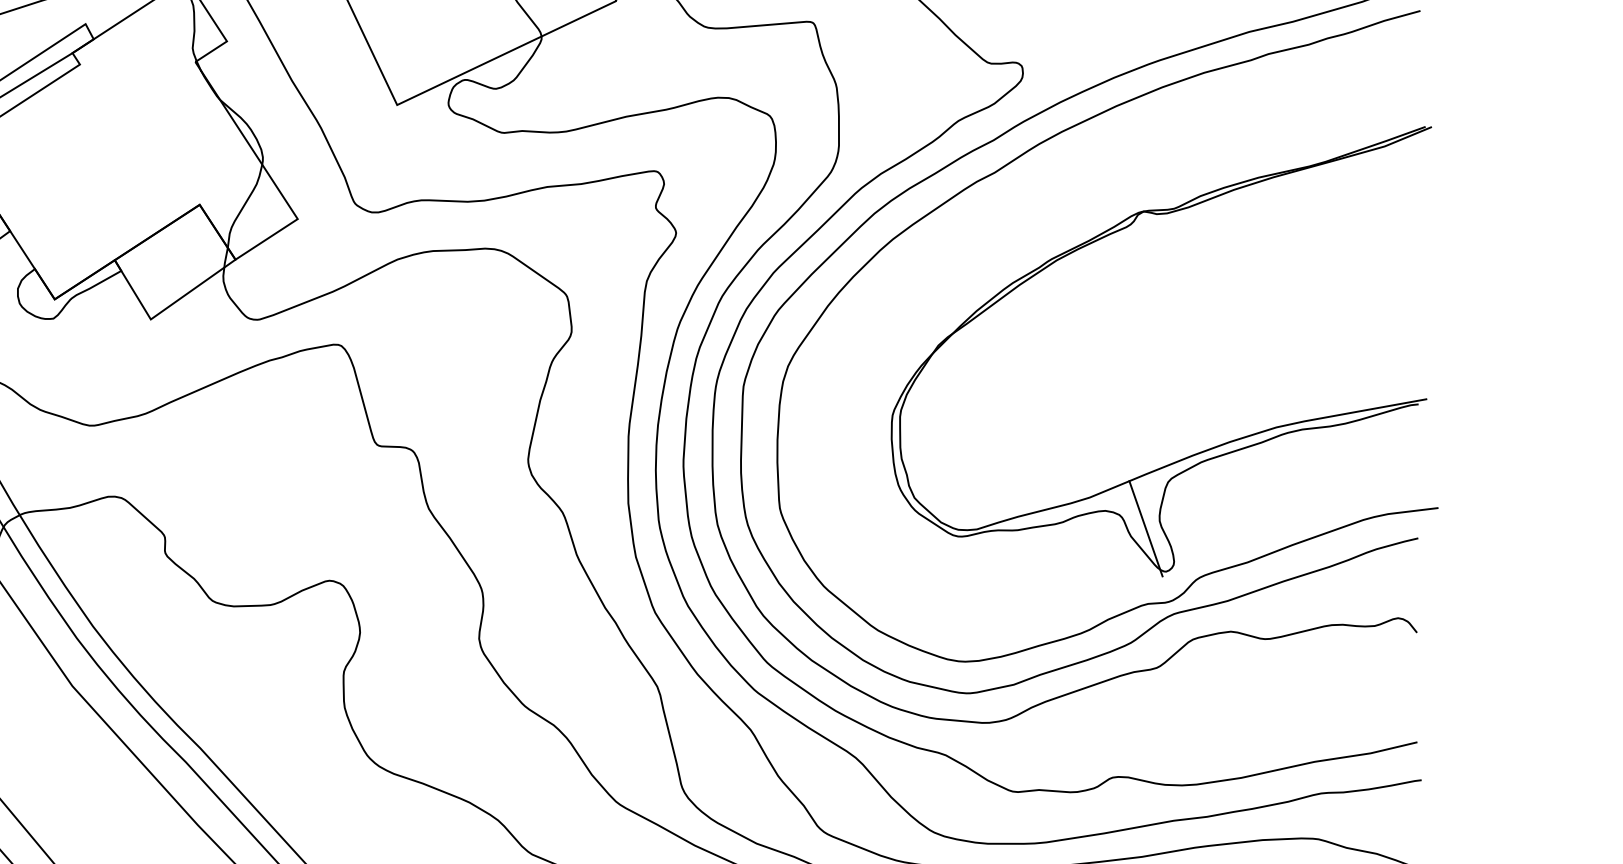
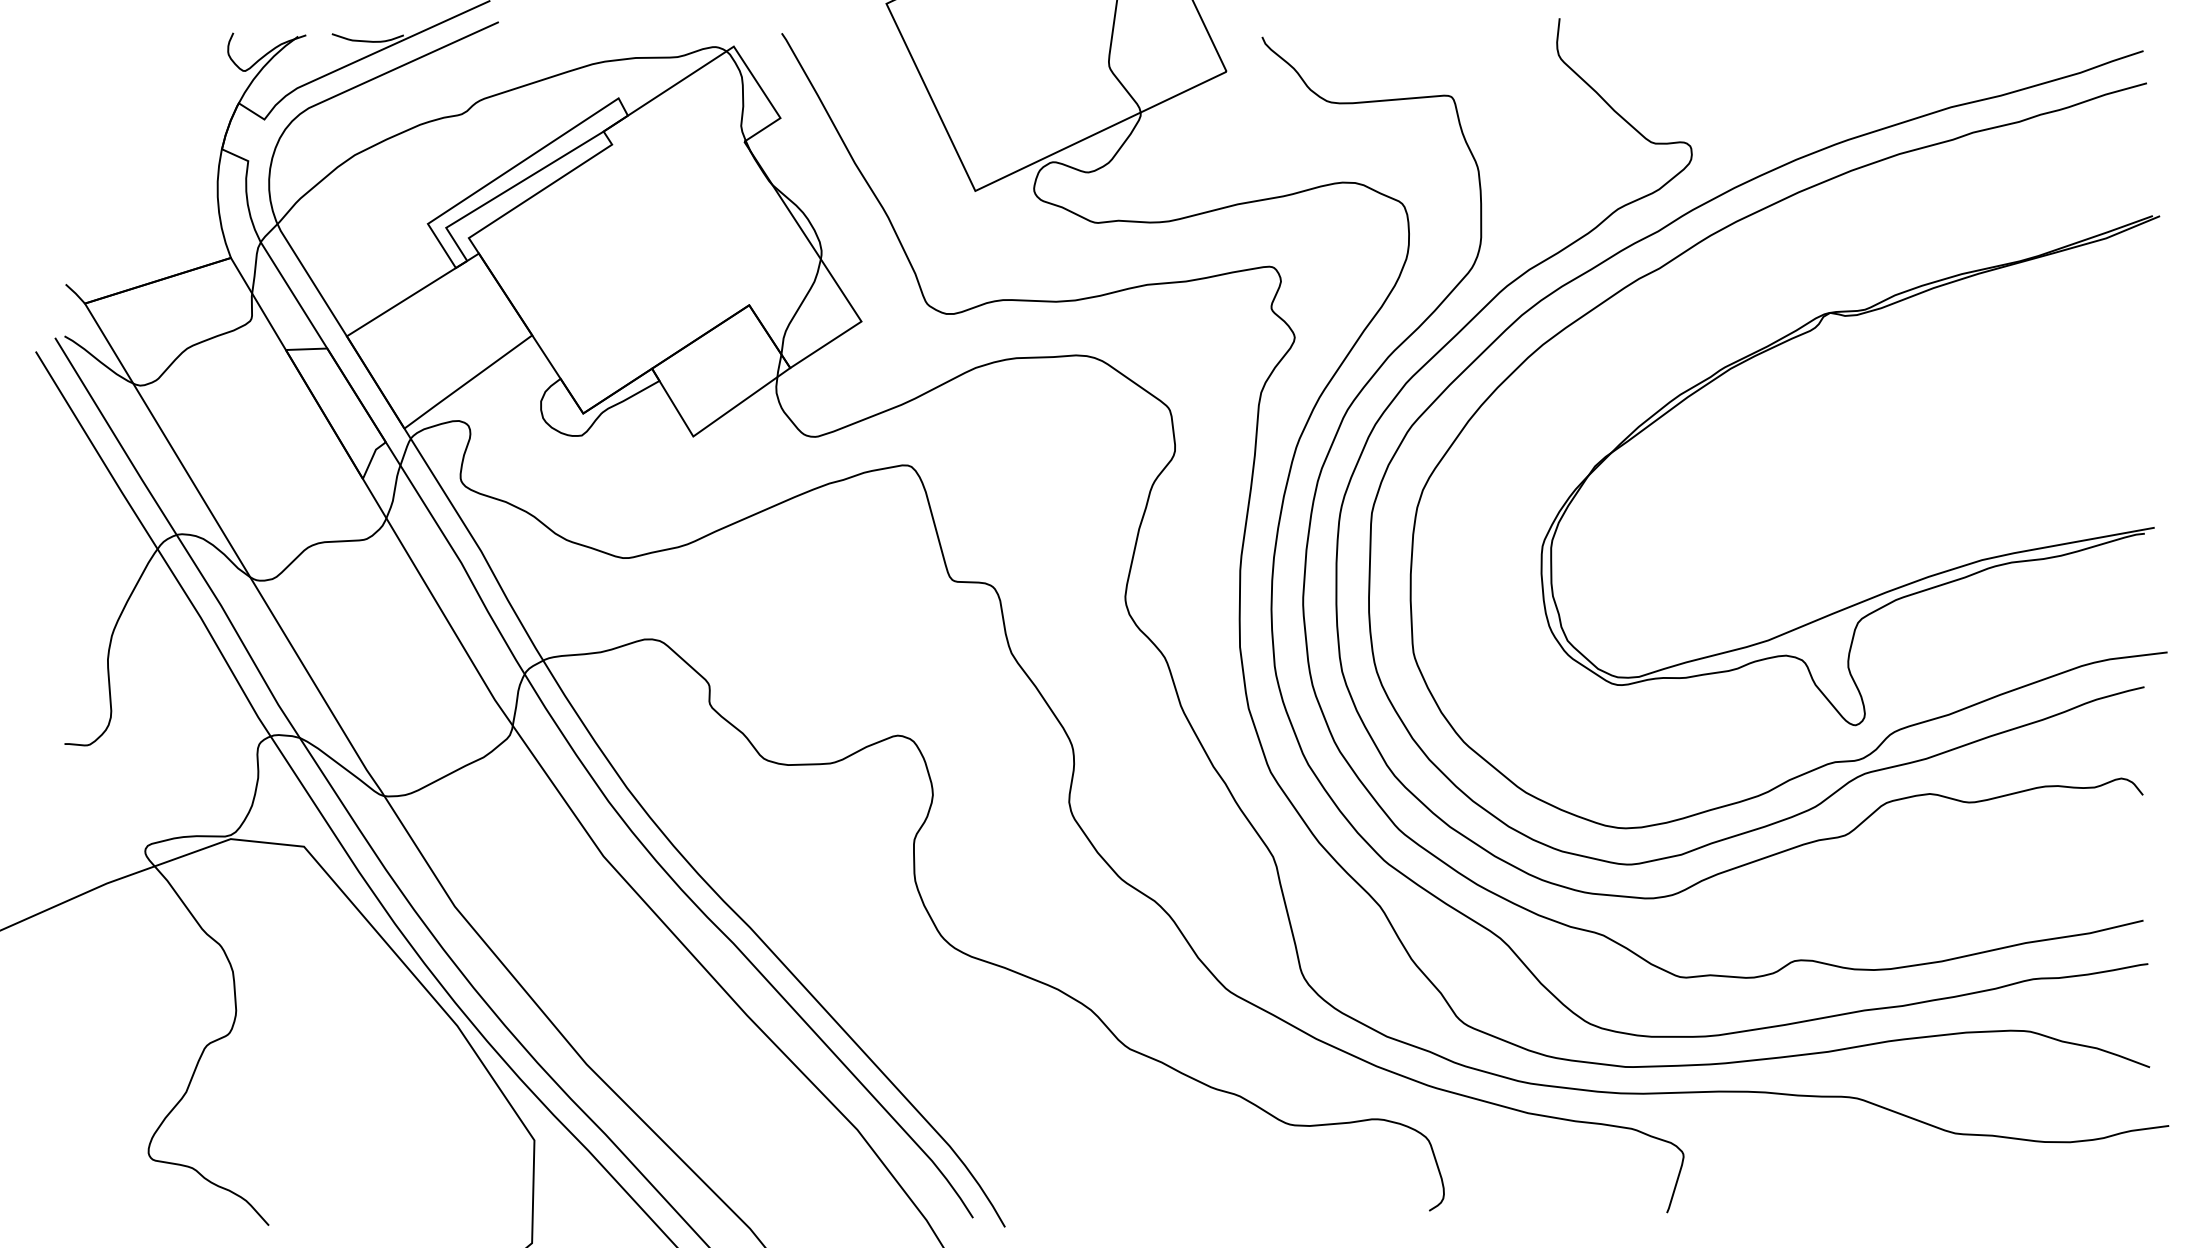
line: (1145, 528) -> (1832, 675), removed

